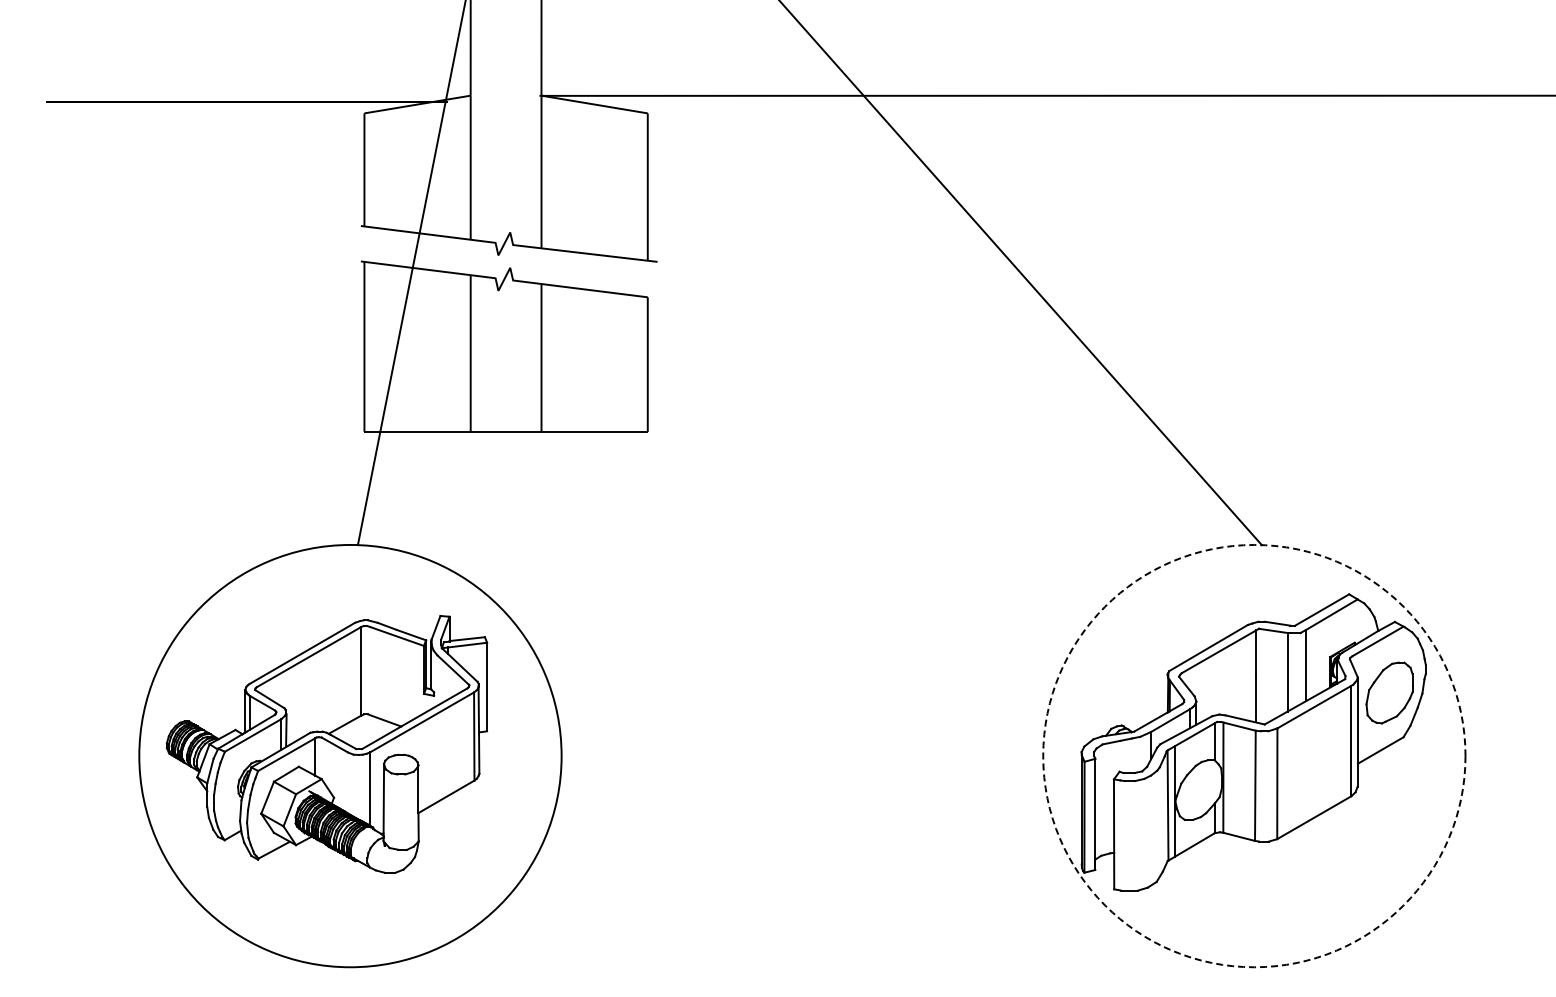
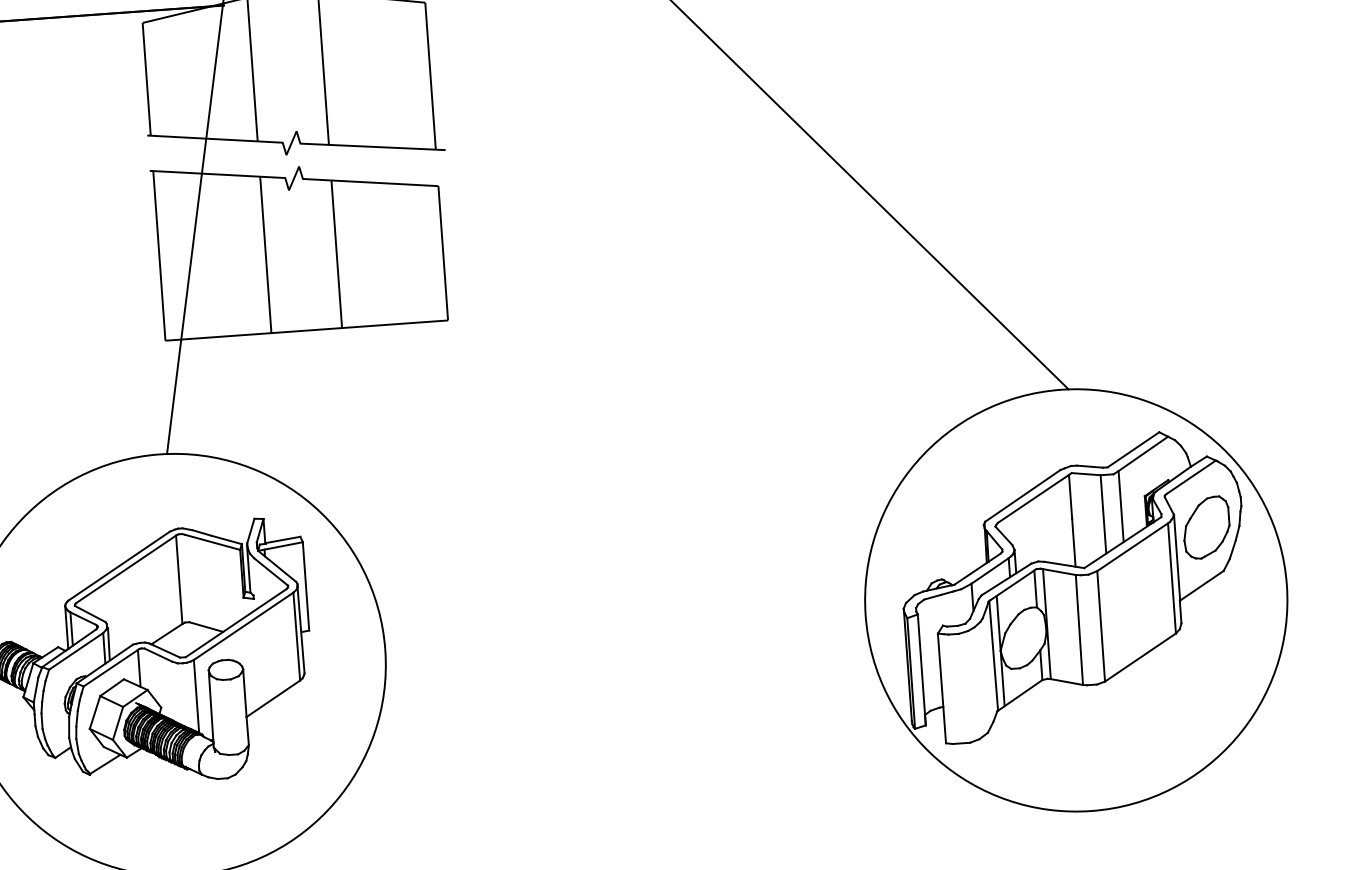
circle: (1254, 755) -> (1076, 599), dashed -> solid

